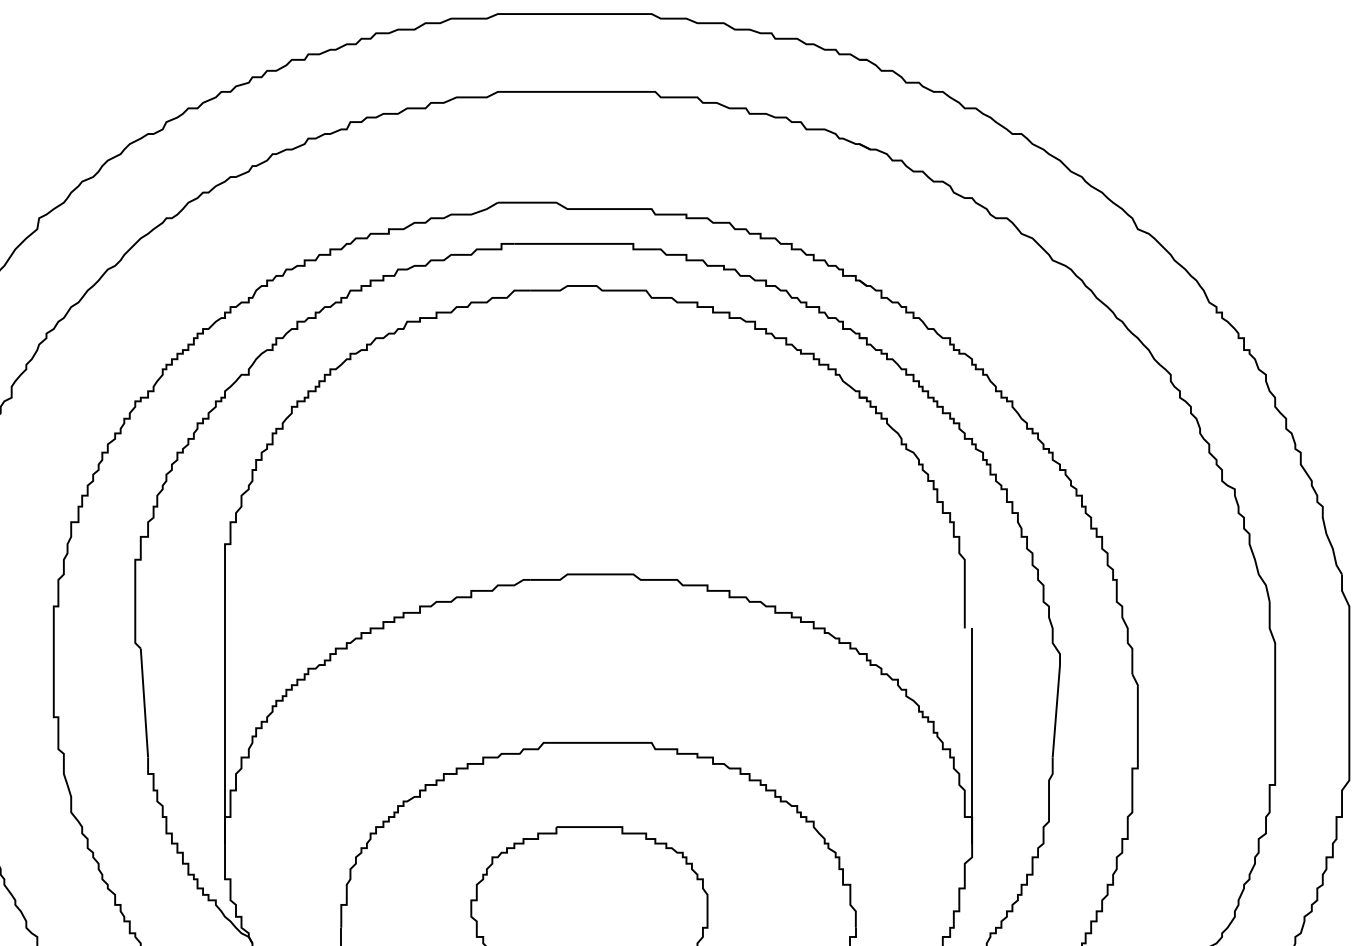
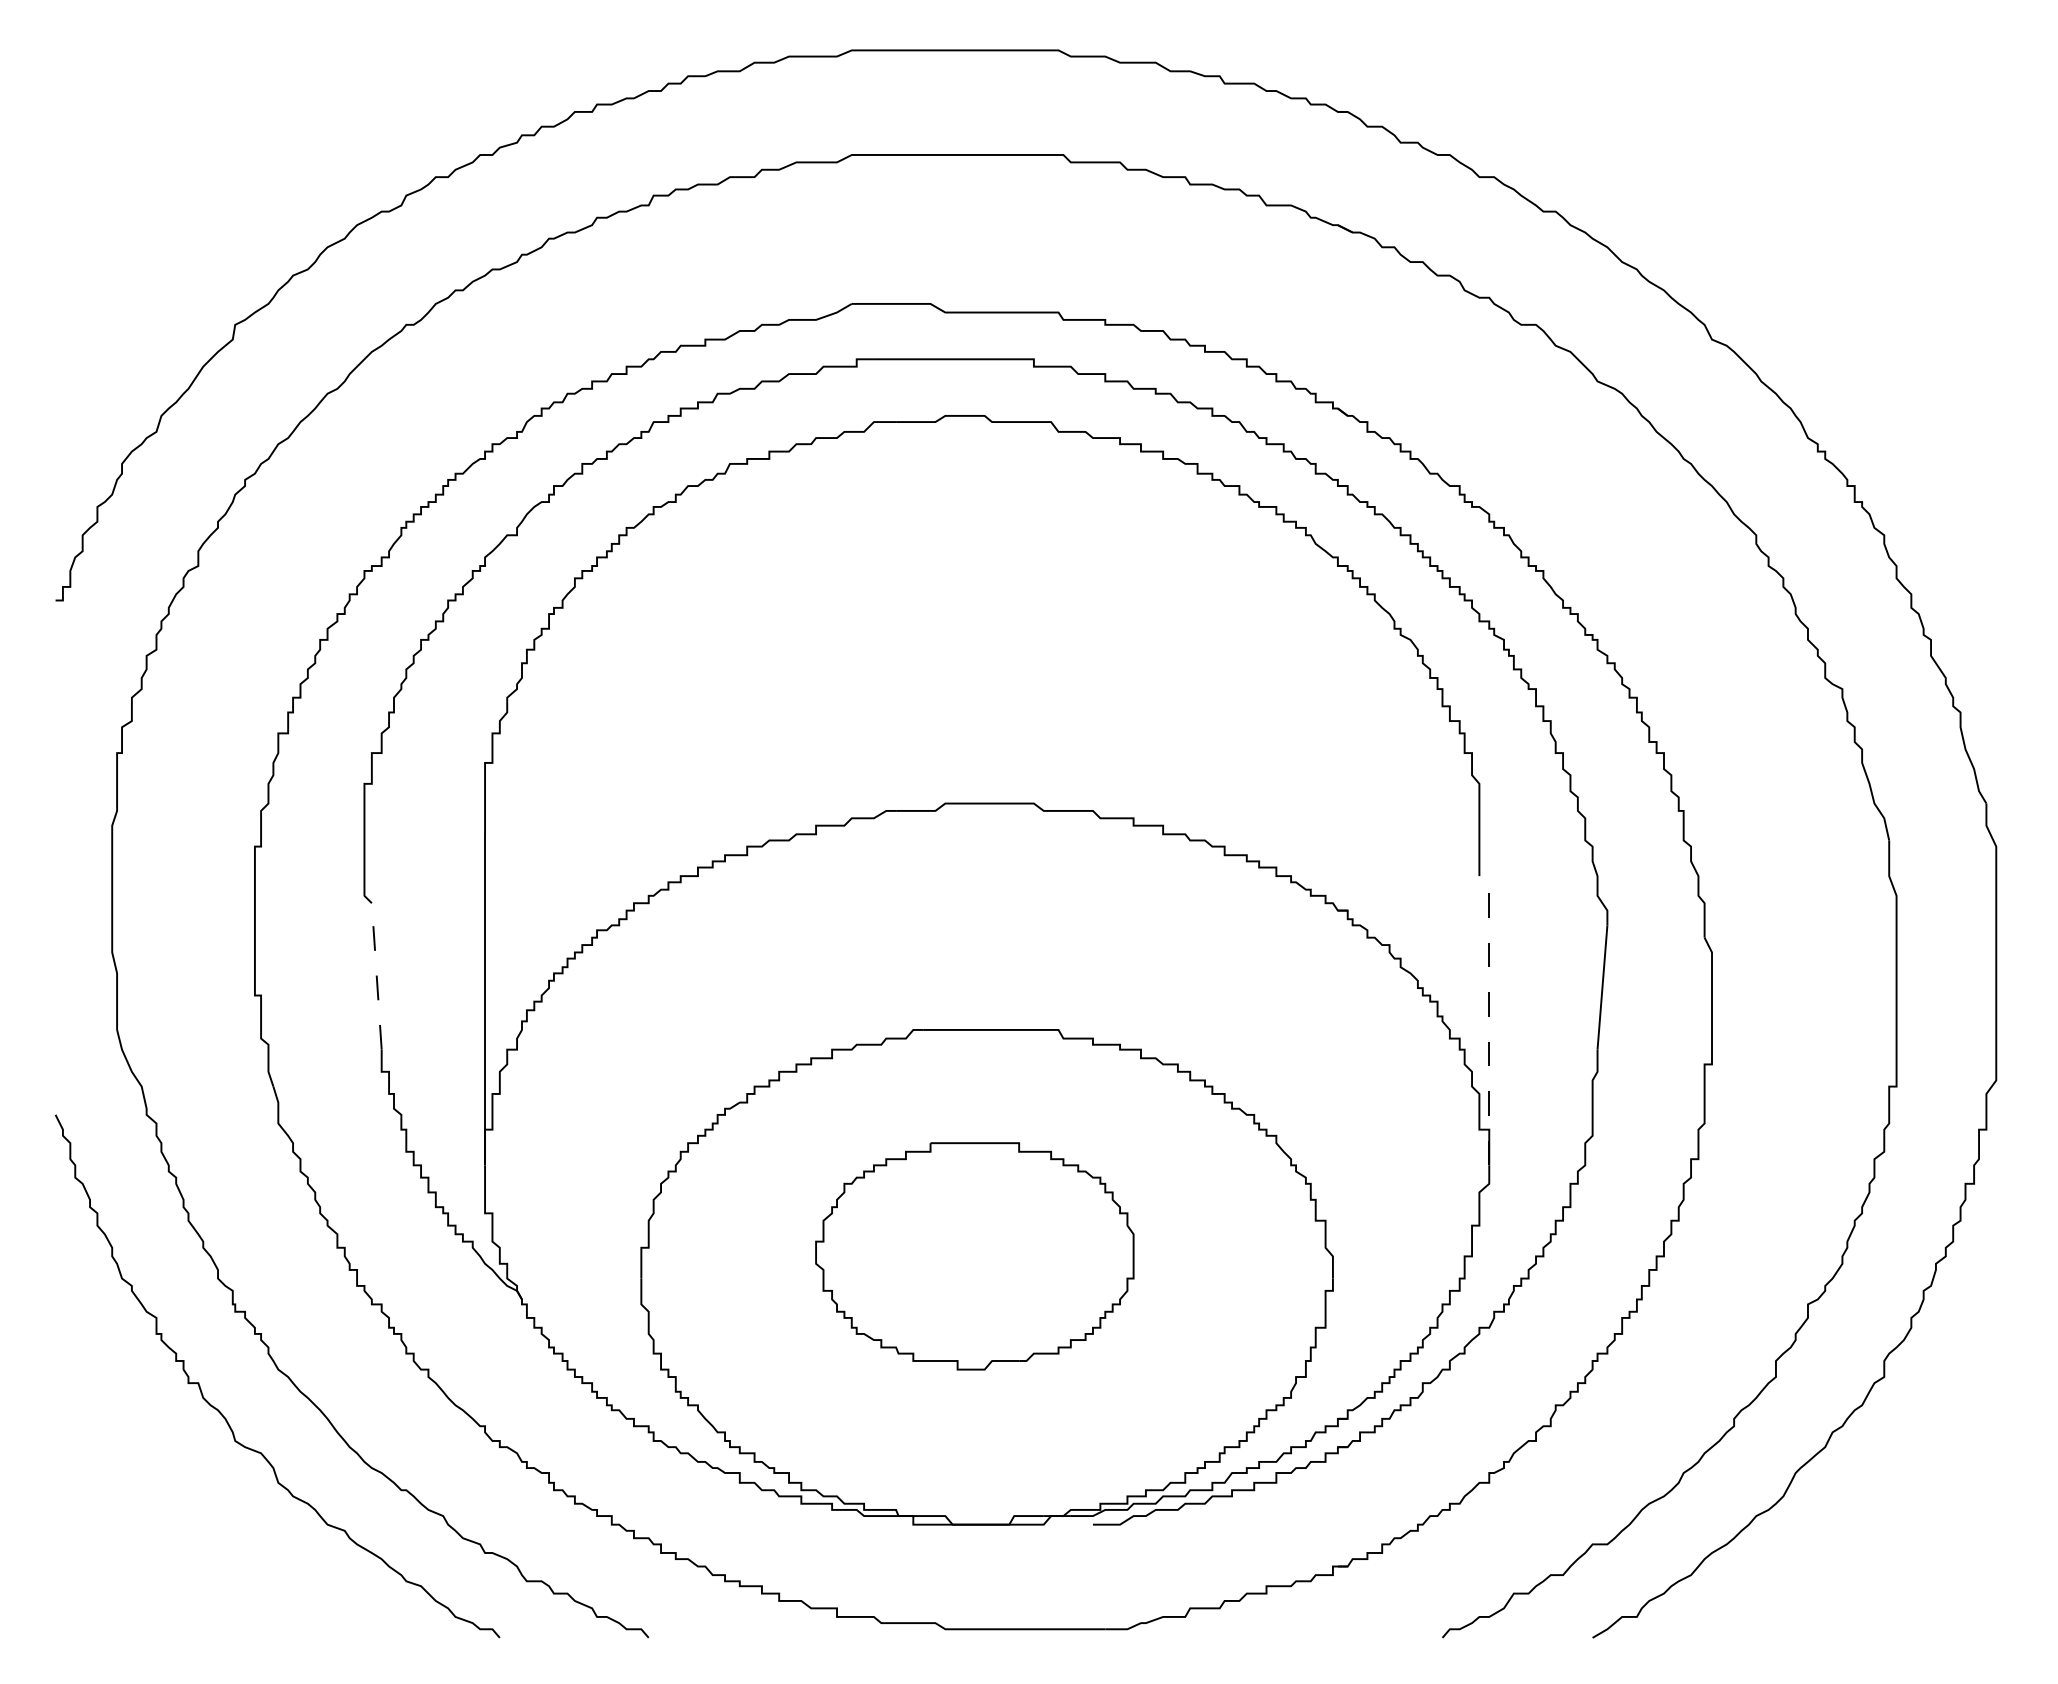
line: (144, 702) -> (376, 975), solid -> dashed
line: (972, 735) -> (1489, 1020), solid -> dashed

